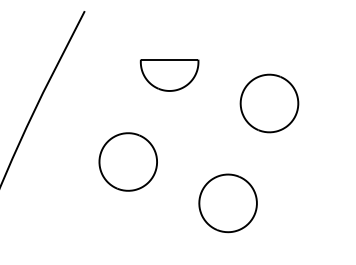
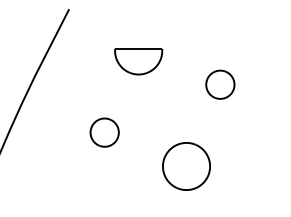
part: (269, 103) -> (220, 84), size x0.6
part: (127, 161) -> (104, 132), size x0.6

